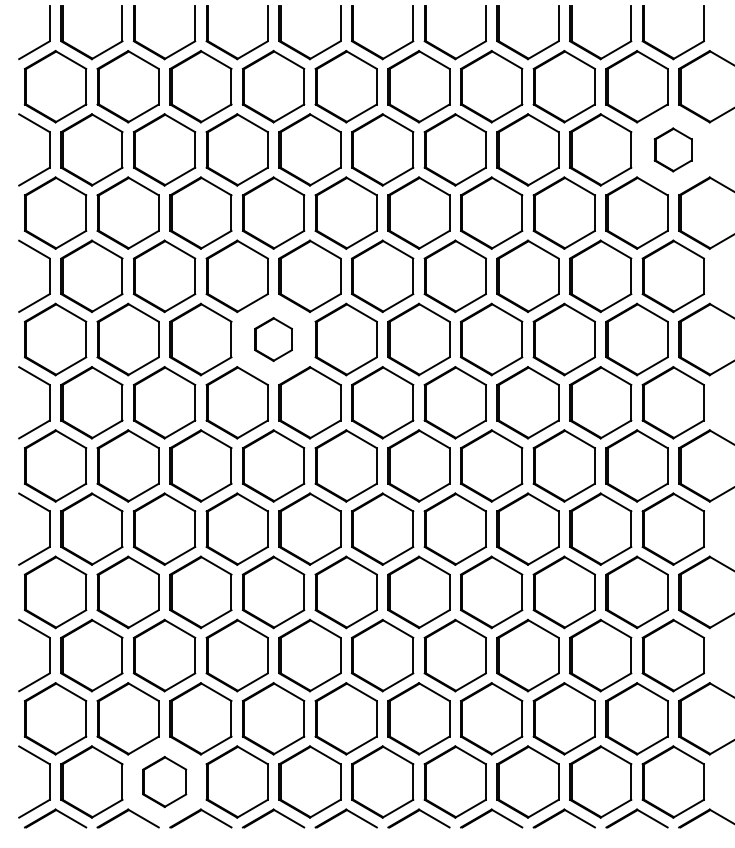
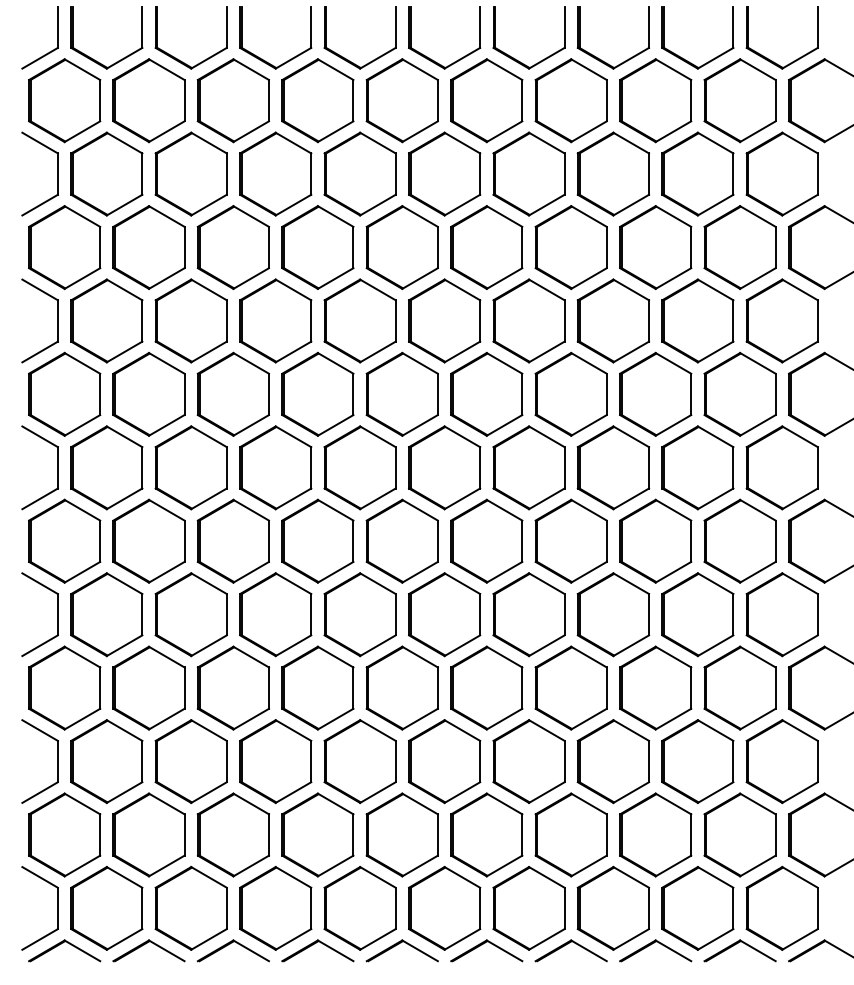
part: (672, 149) -> (781, 173), size x1.67
part: (273, 339) -> (317, 394), size x1.67
part: (164, 781) -> (191, 907), size x1.43

